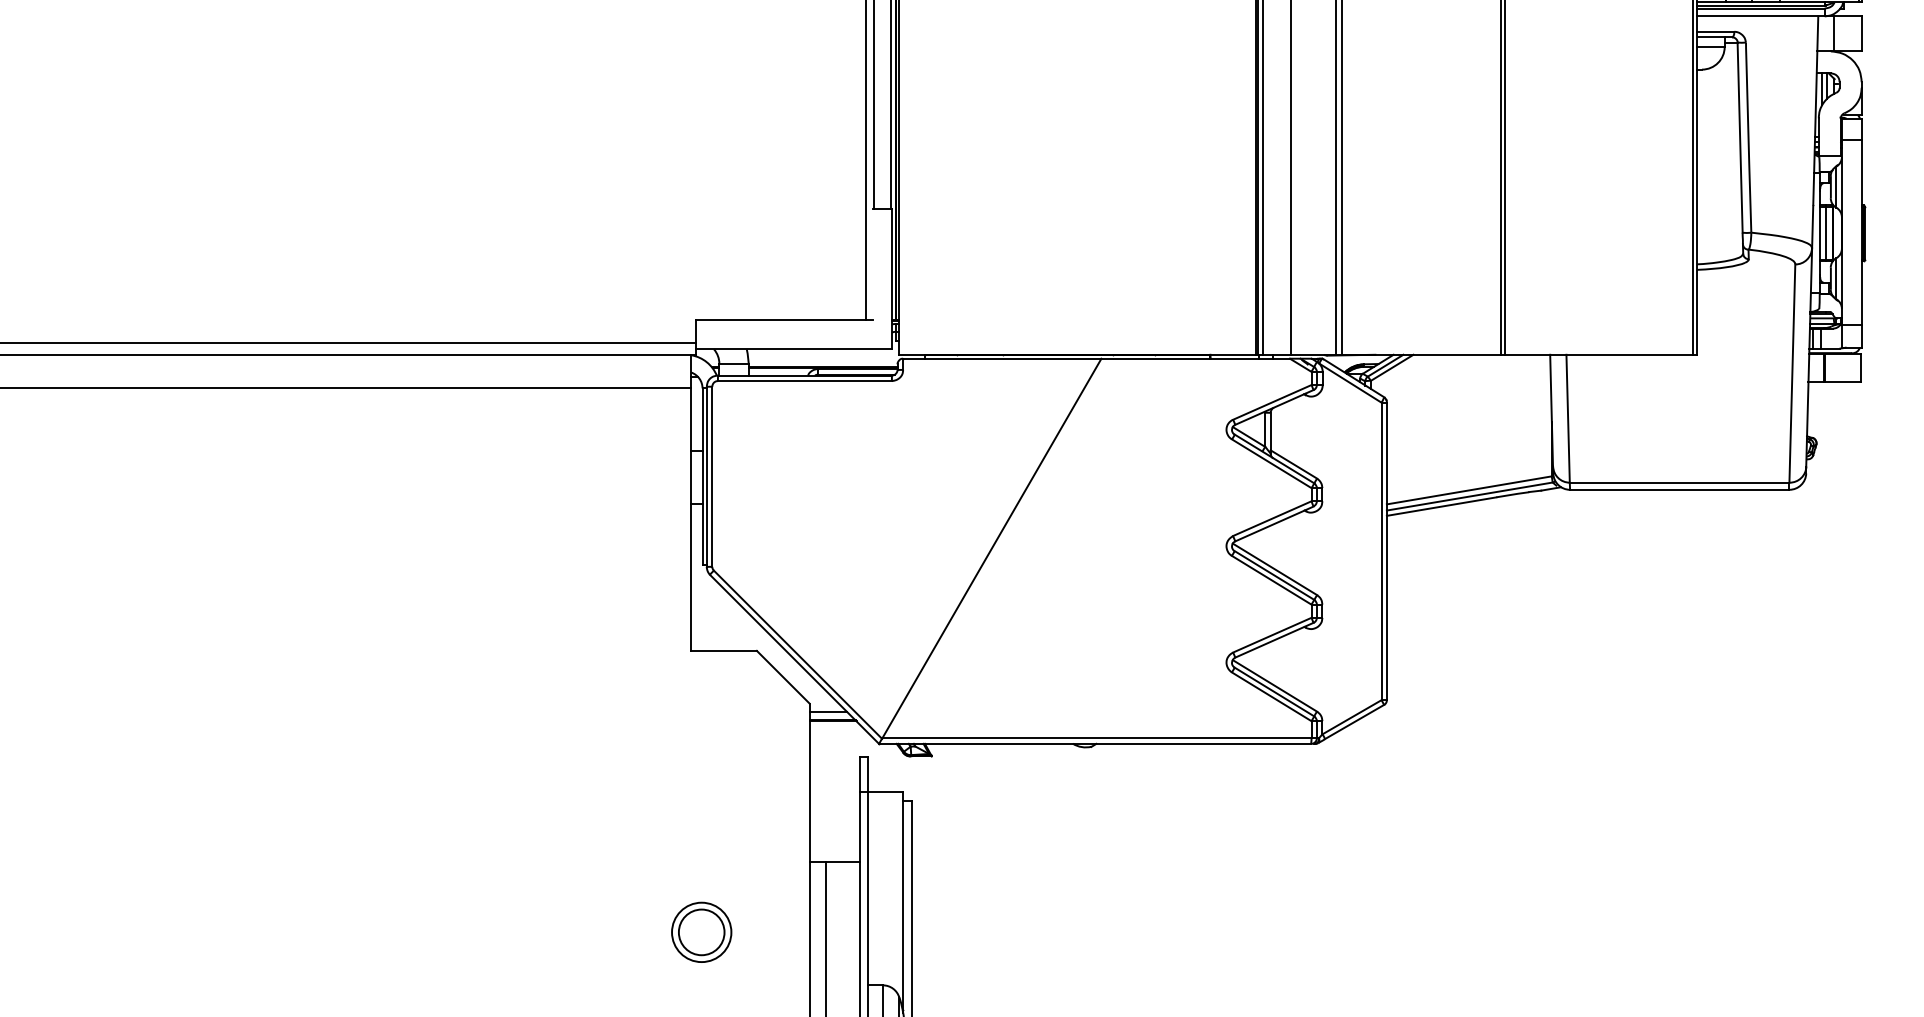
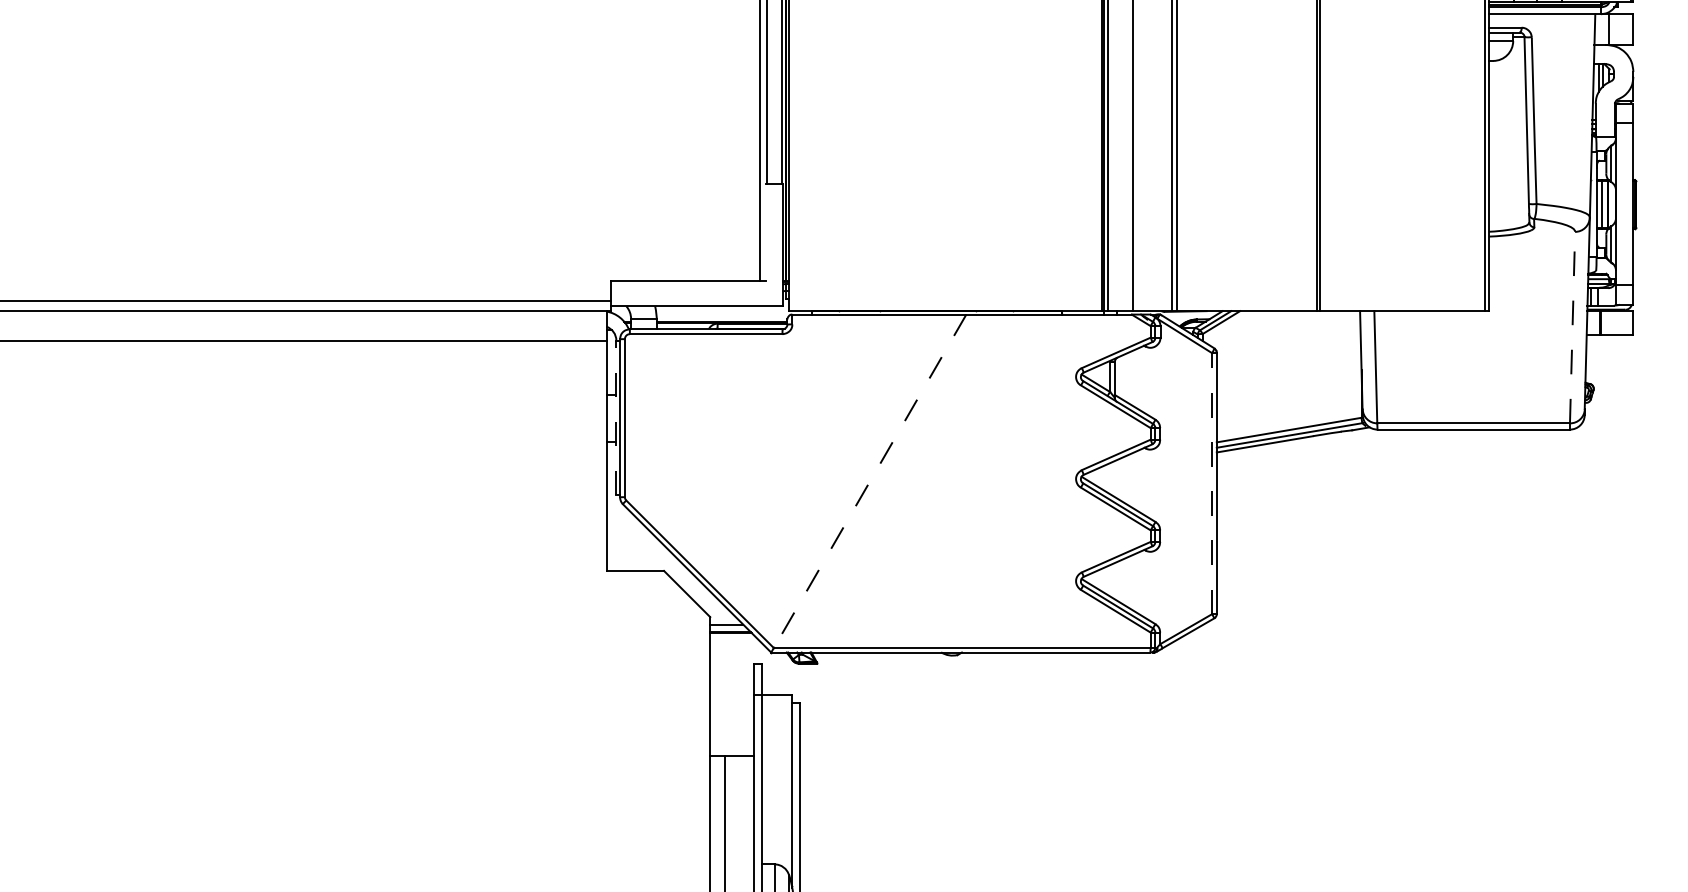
line: (1792, 373) -> (1572, 327), solid -> dashed
line: (702, 476) -> (616, 417), solid -> dashed
line: (991, 548) -> (869, 481), solid -> dashed
line: (1381, 551) -> (1212, 483), solid -> dashed
part: (701, 931) -> (615, 817), removed

